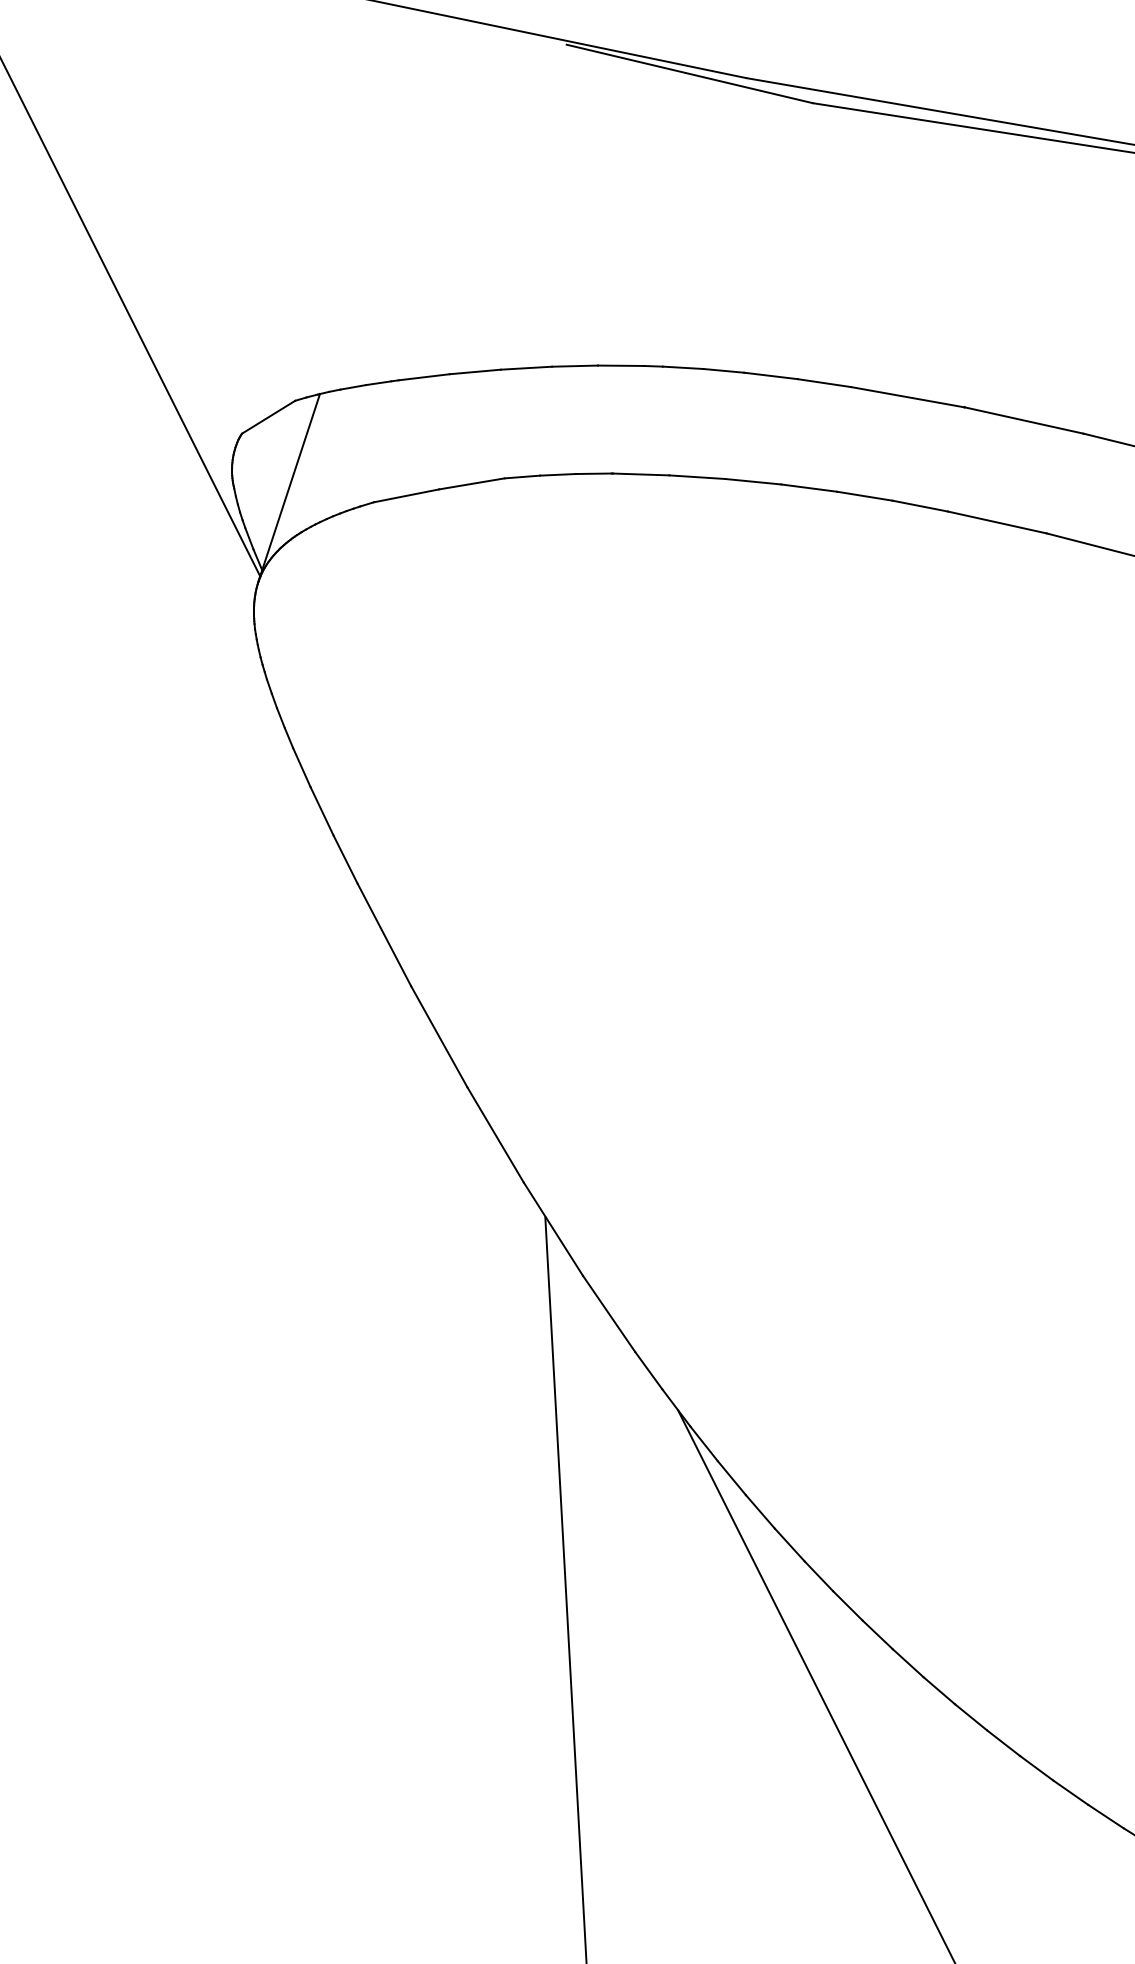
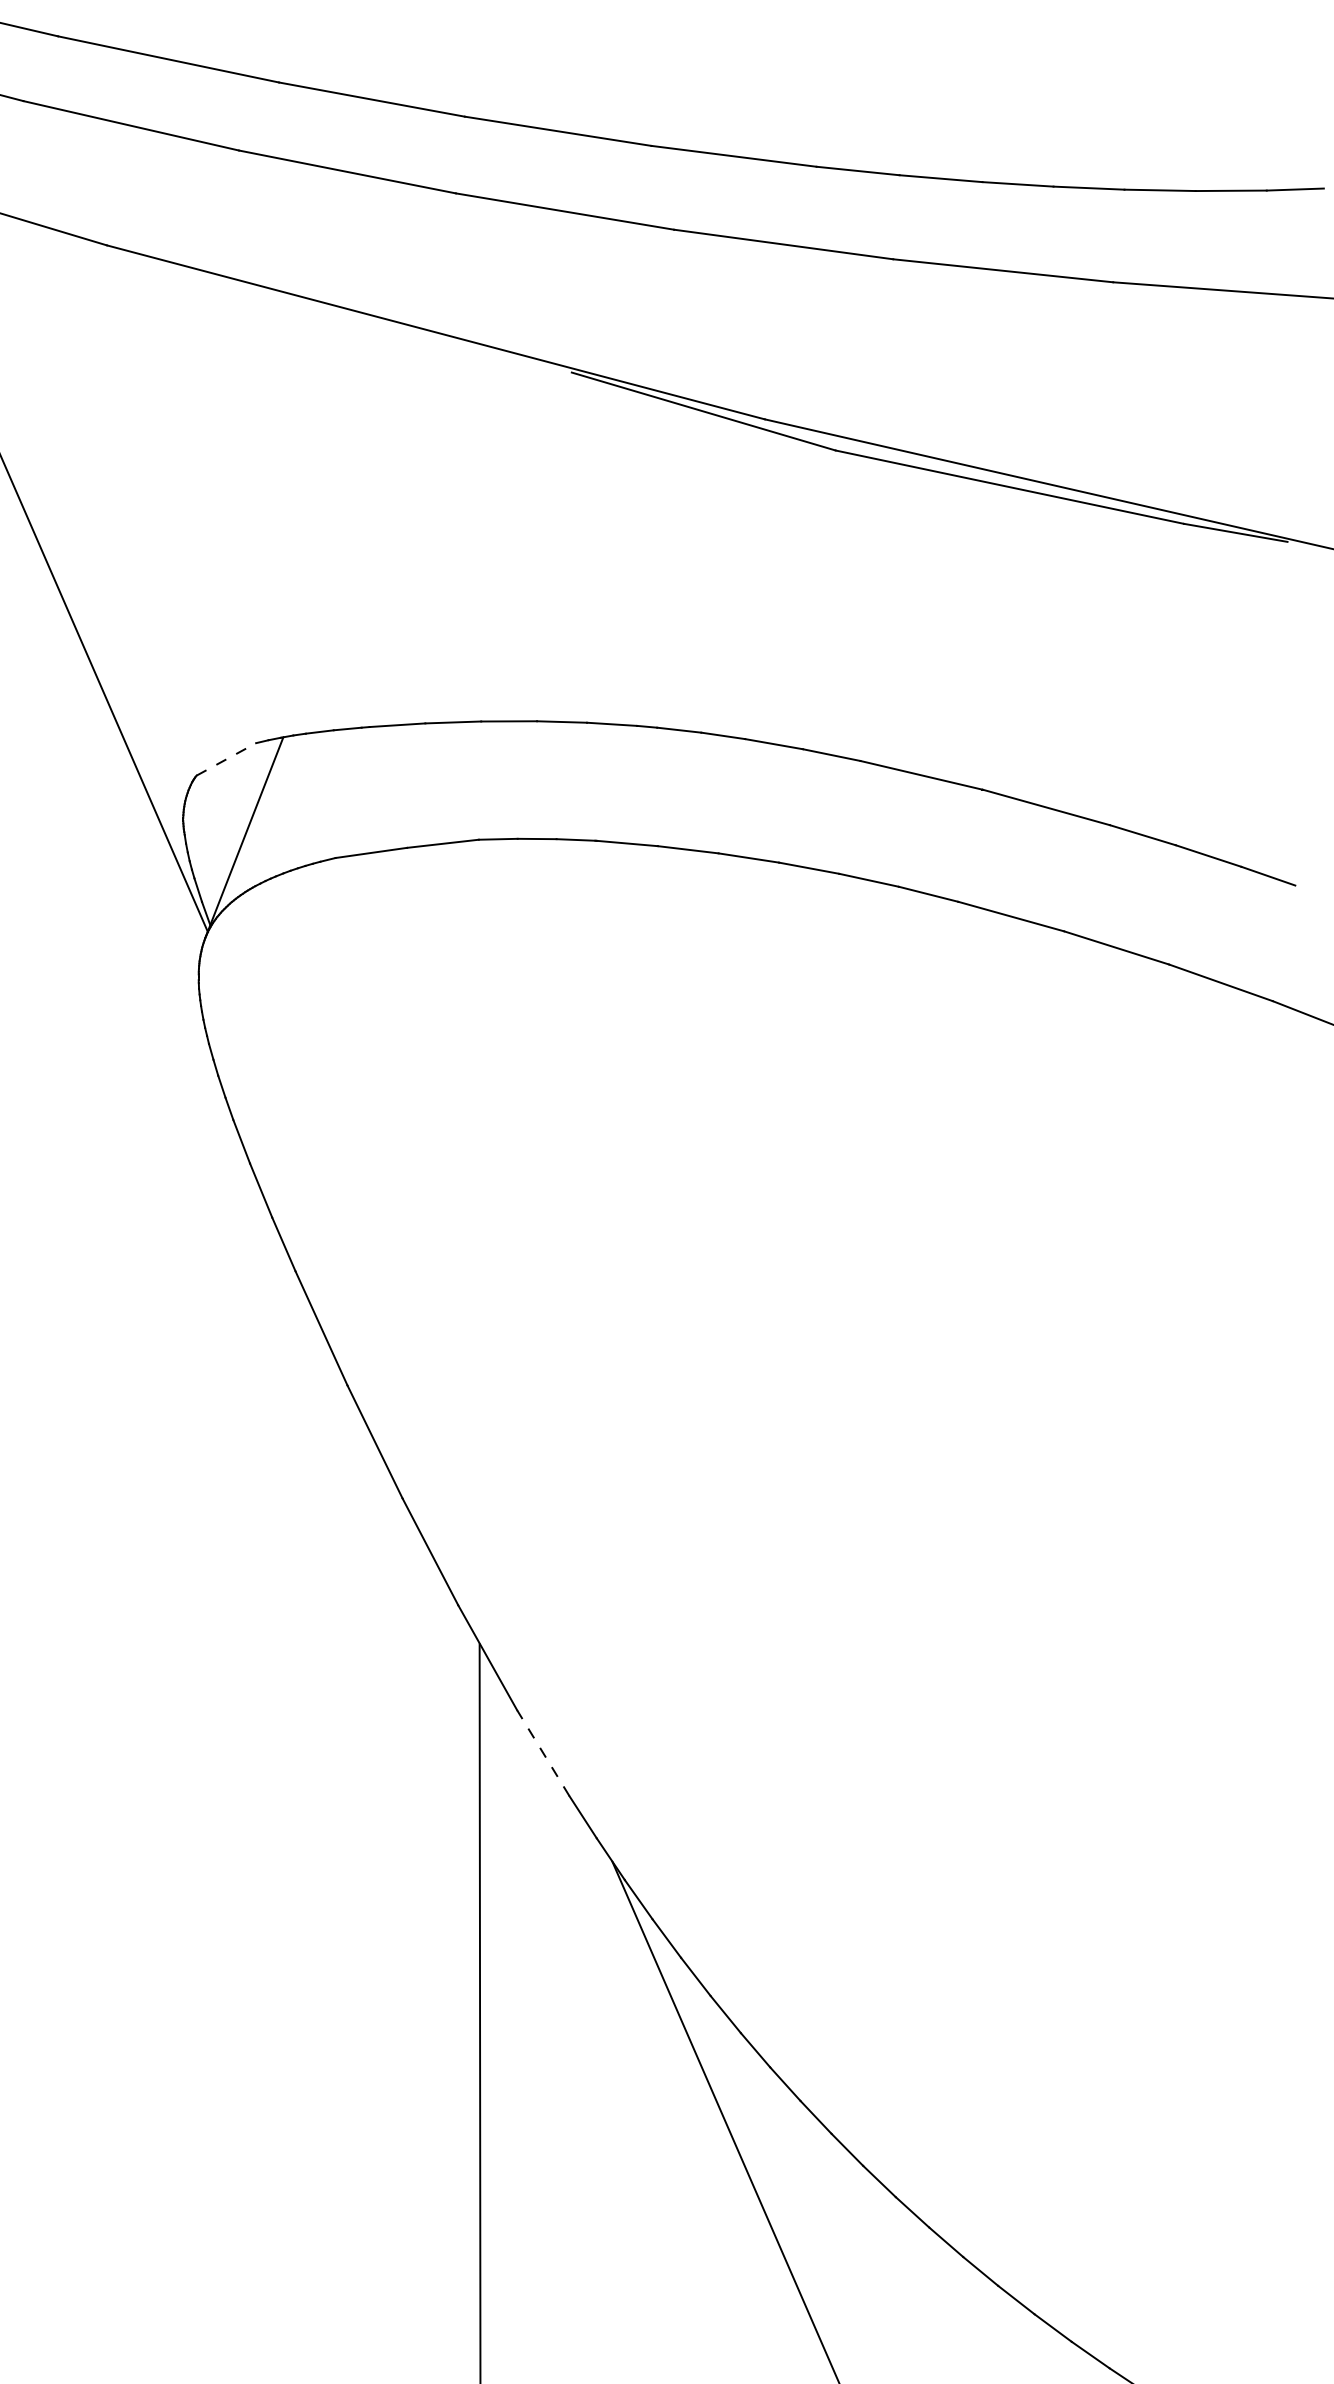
line: (268, 417) -> (226, 759), solid -> dashed
line: (609, 1313) -> (543, 1752), solid -> dashed

